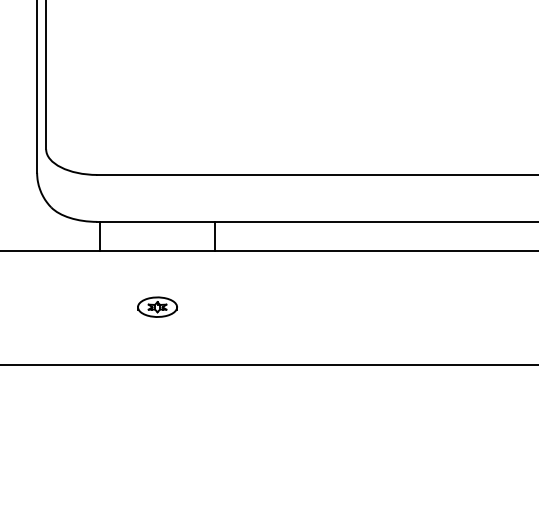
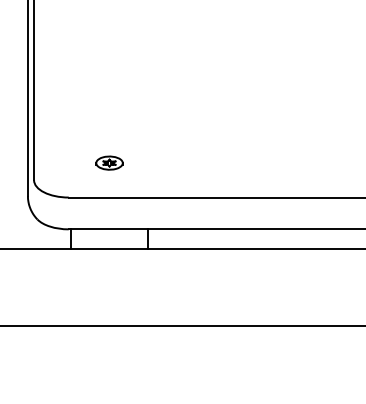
part: (157, 306) -> (109, 162), moved

